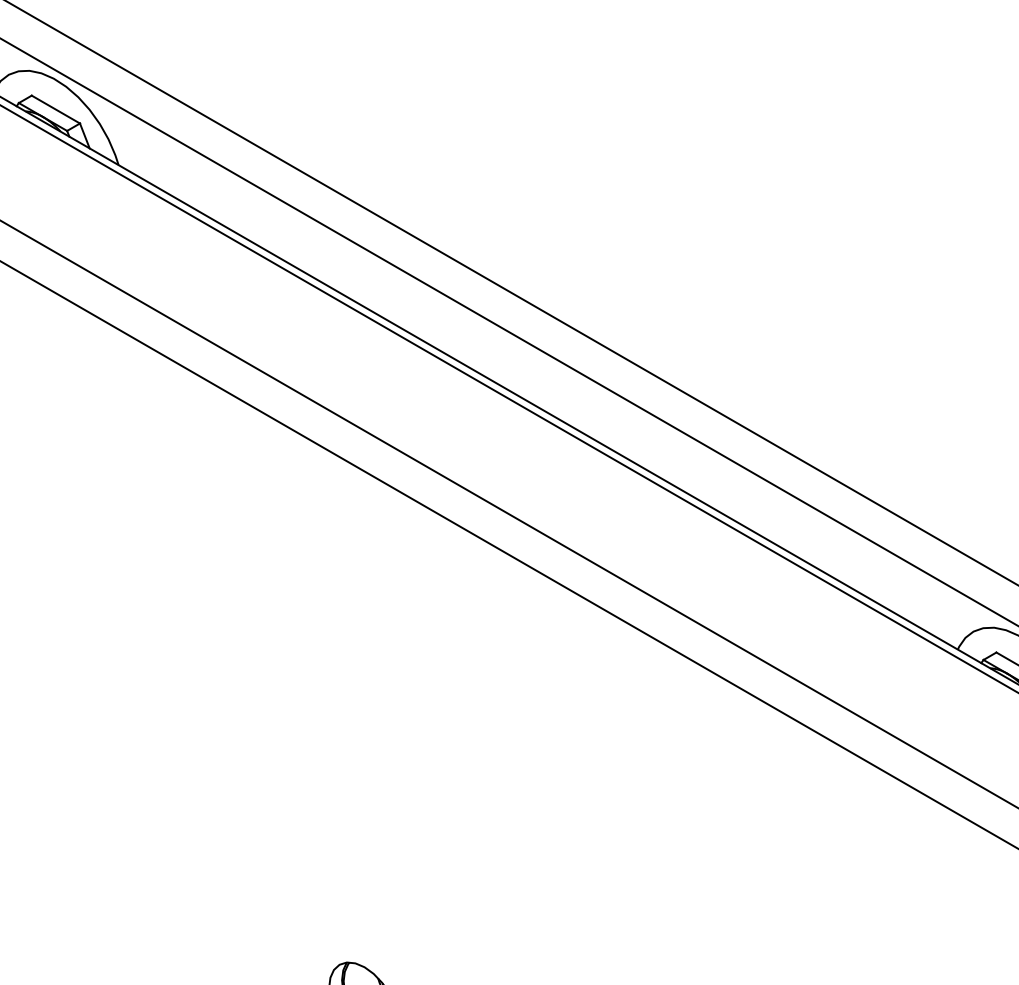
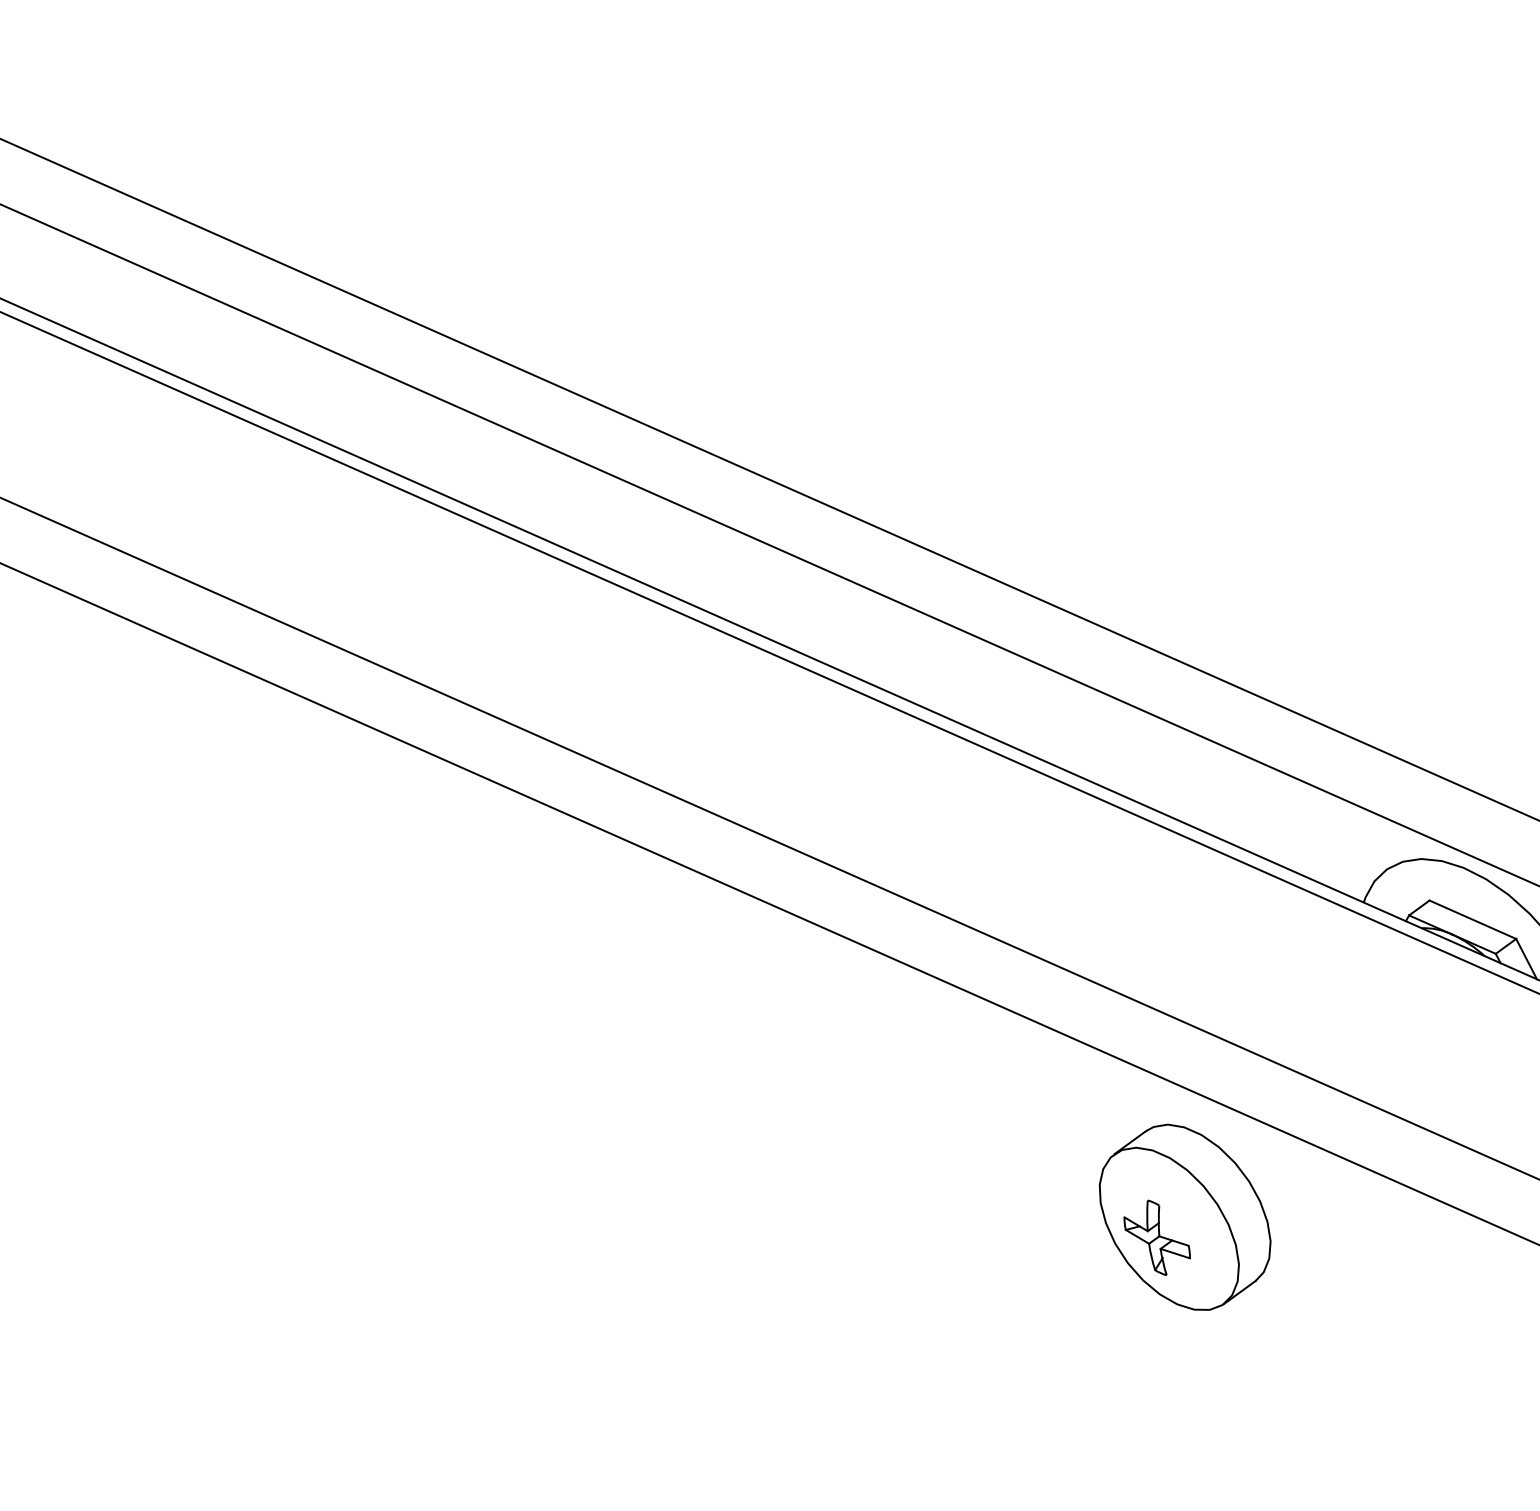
part: (833, 822) -> (1184, 1217), added

